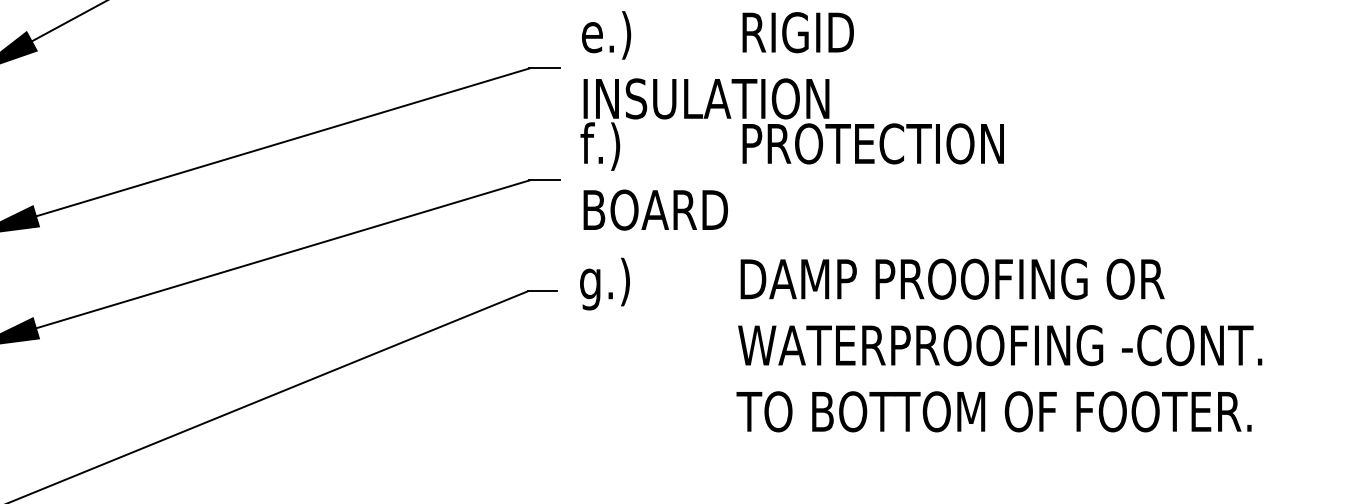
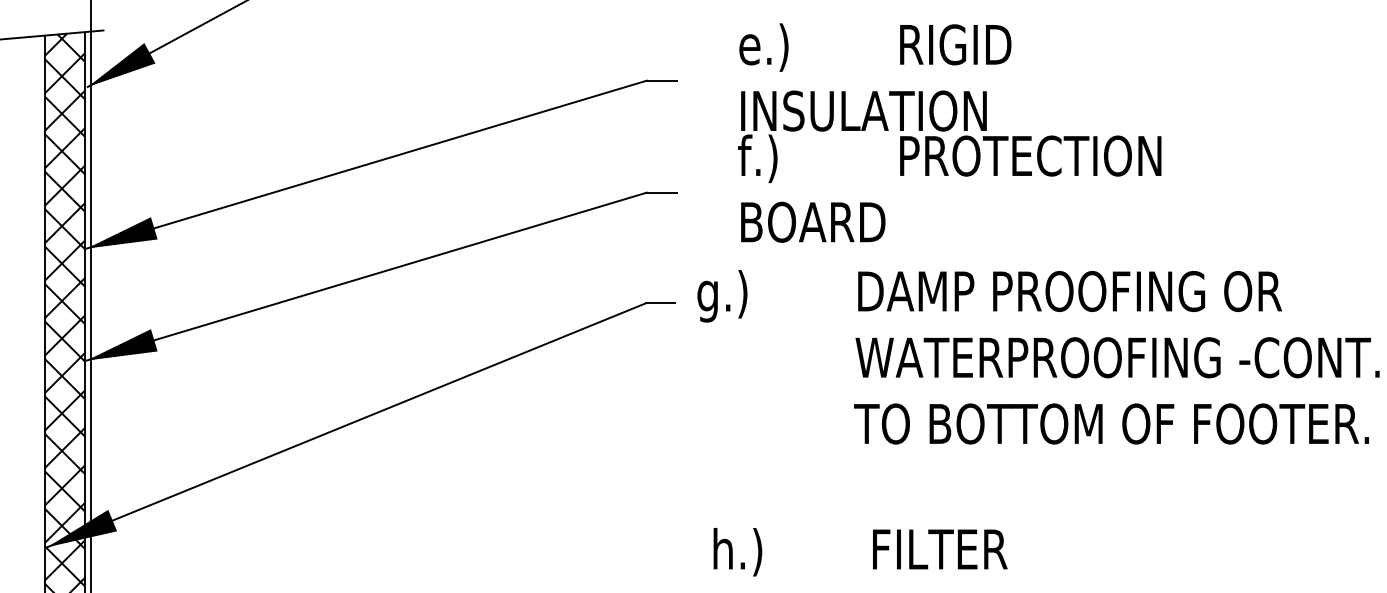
text: (792, 120) -> (949, 132), moved

